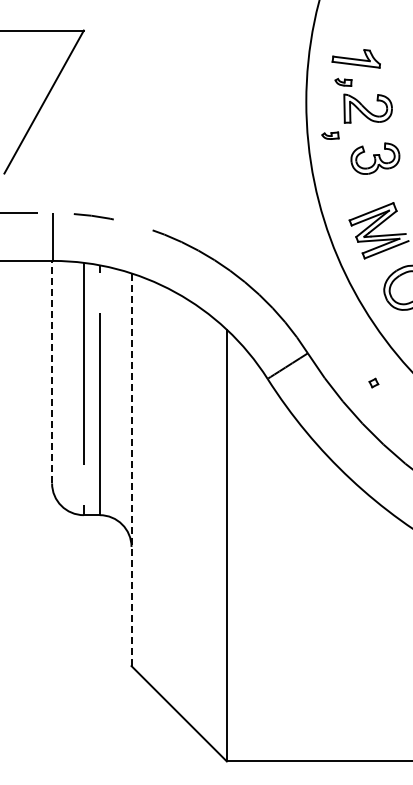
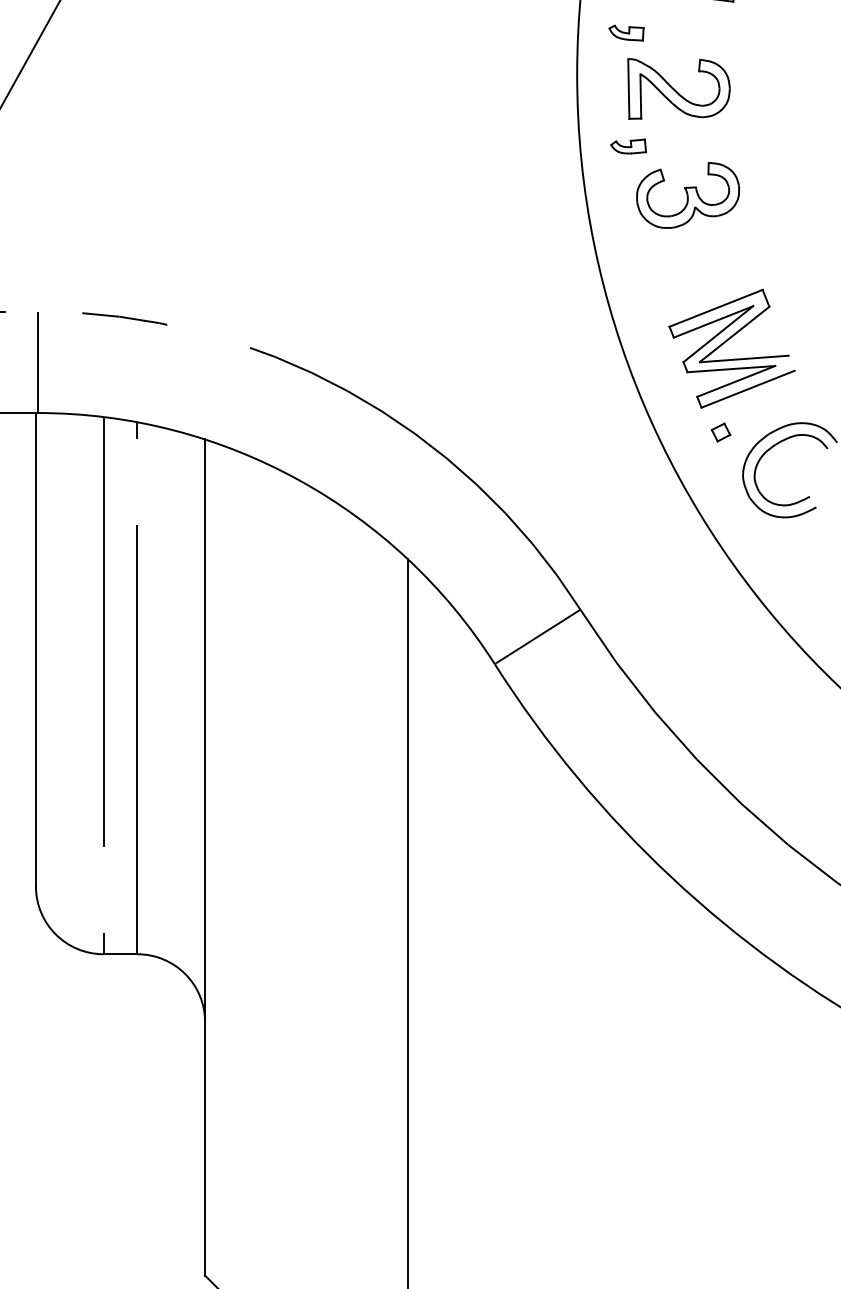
part: (363, 100) -> (669, 71), moved
part: (375, 158) -> (688, 194), moved
line: (52, 371) -> (36, 648), dashed -> solid
part: (373, 382) -> (720, 431), moved
line: (131, 469) -> (204, 857), dashed -> solid

